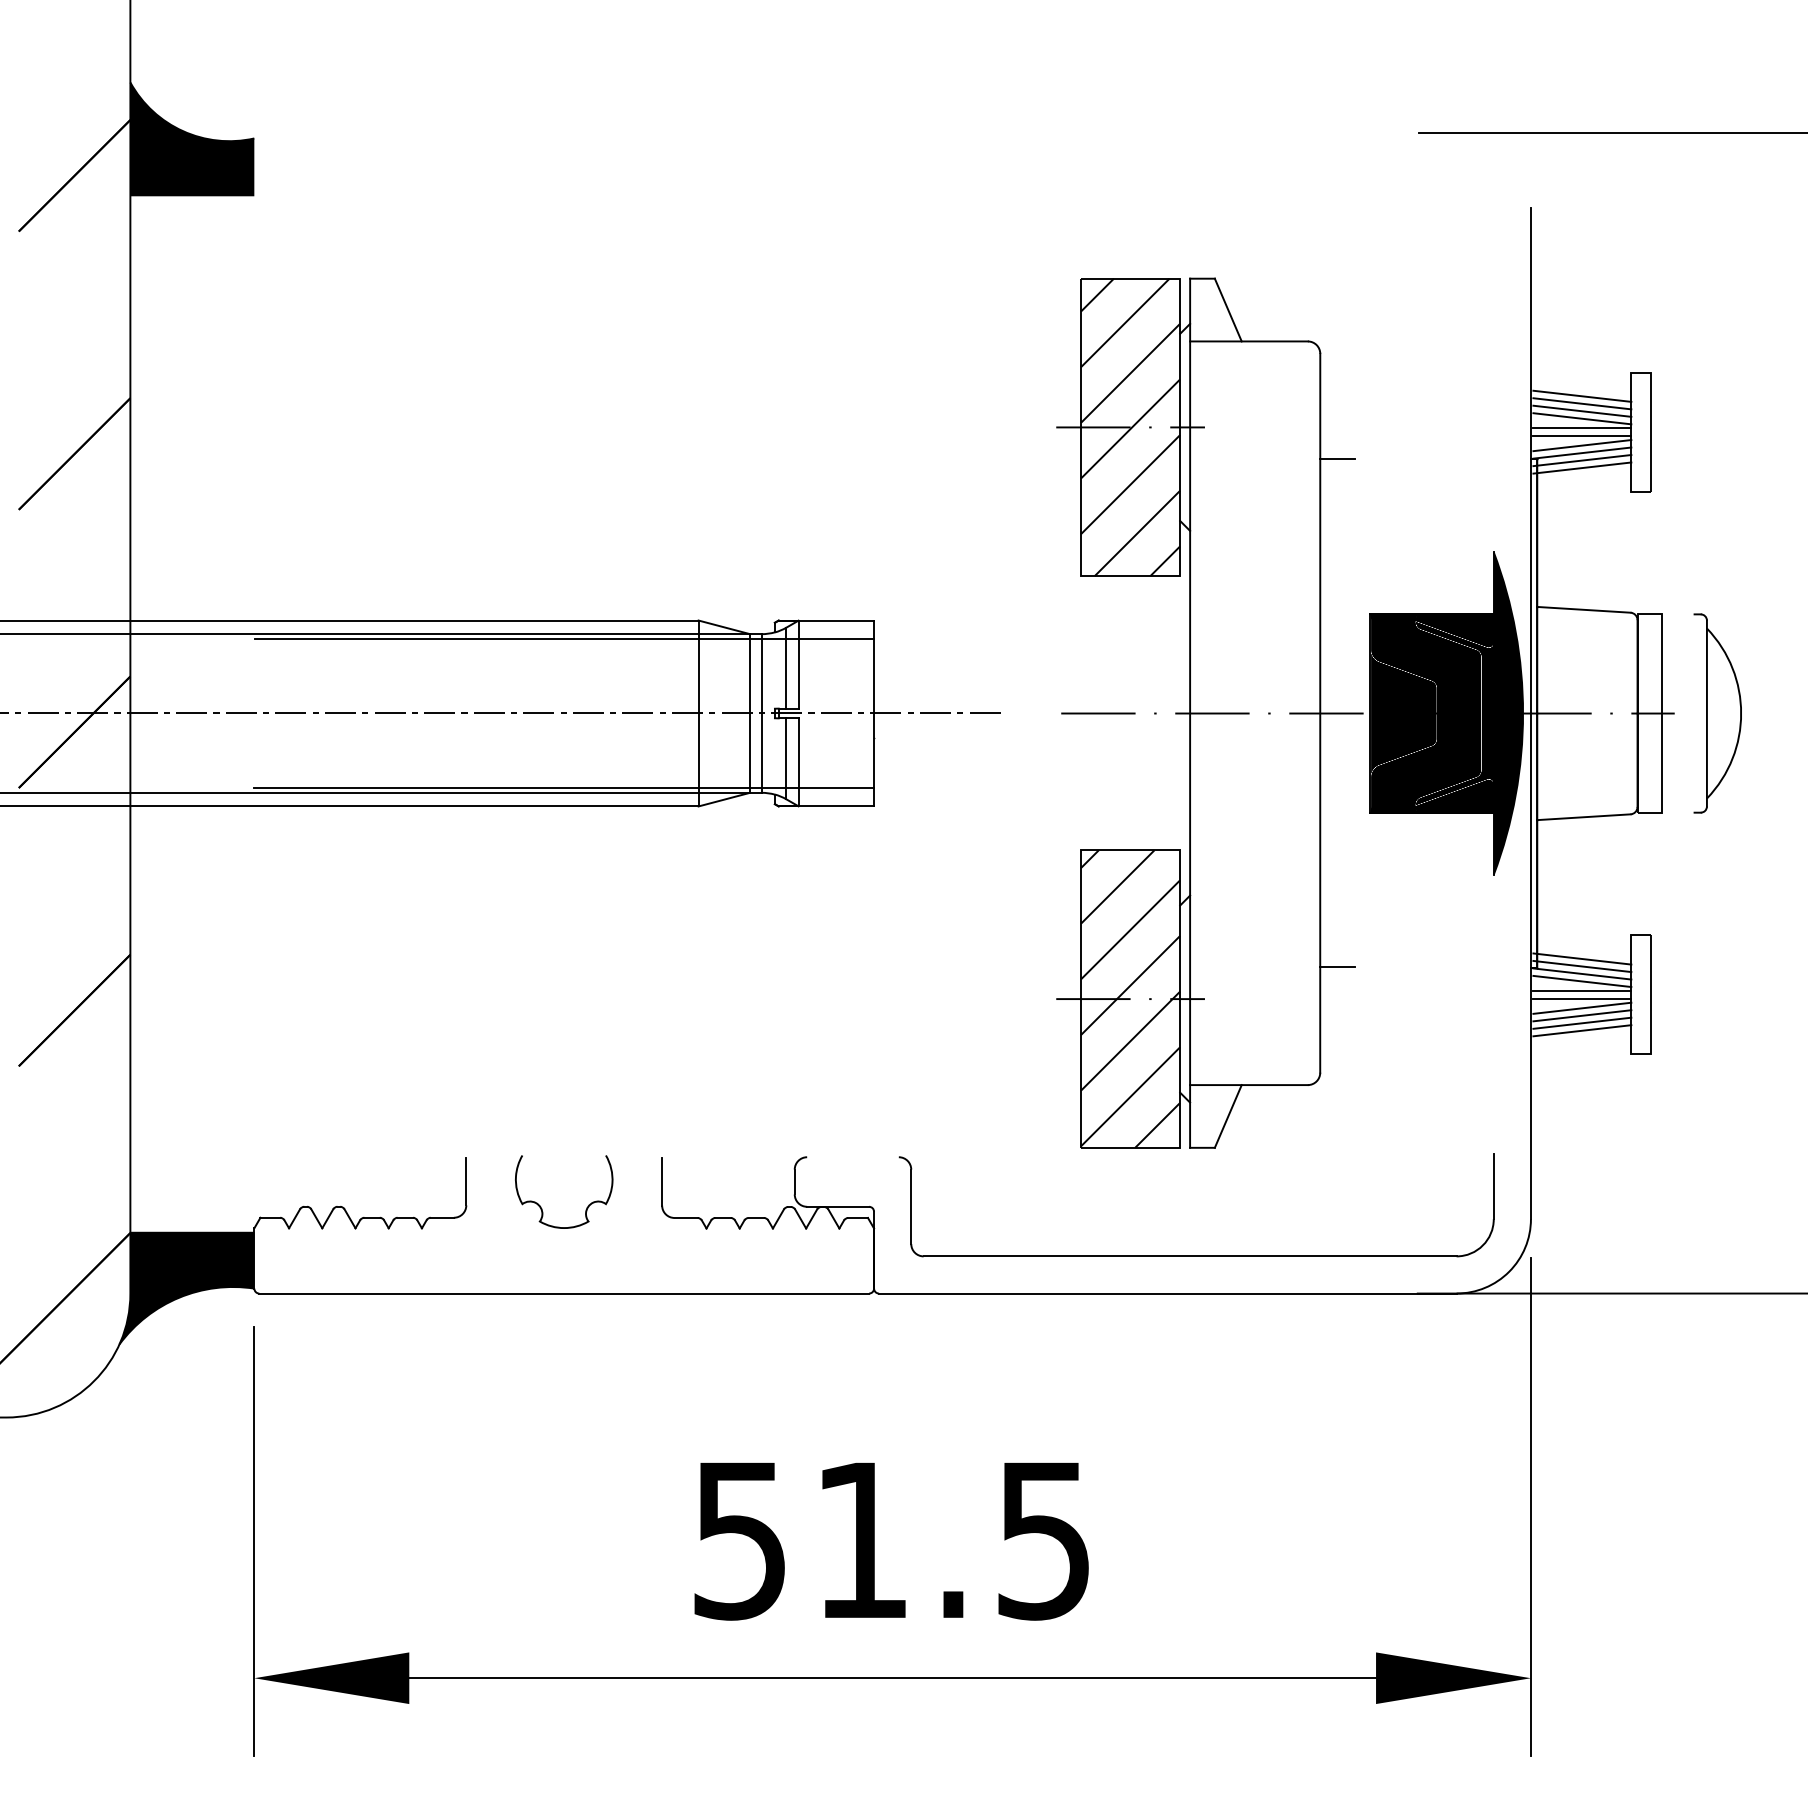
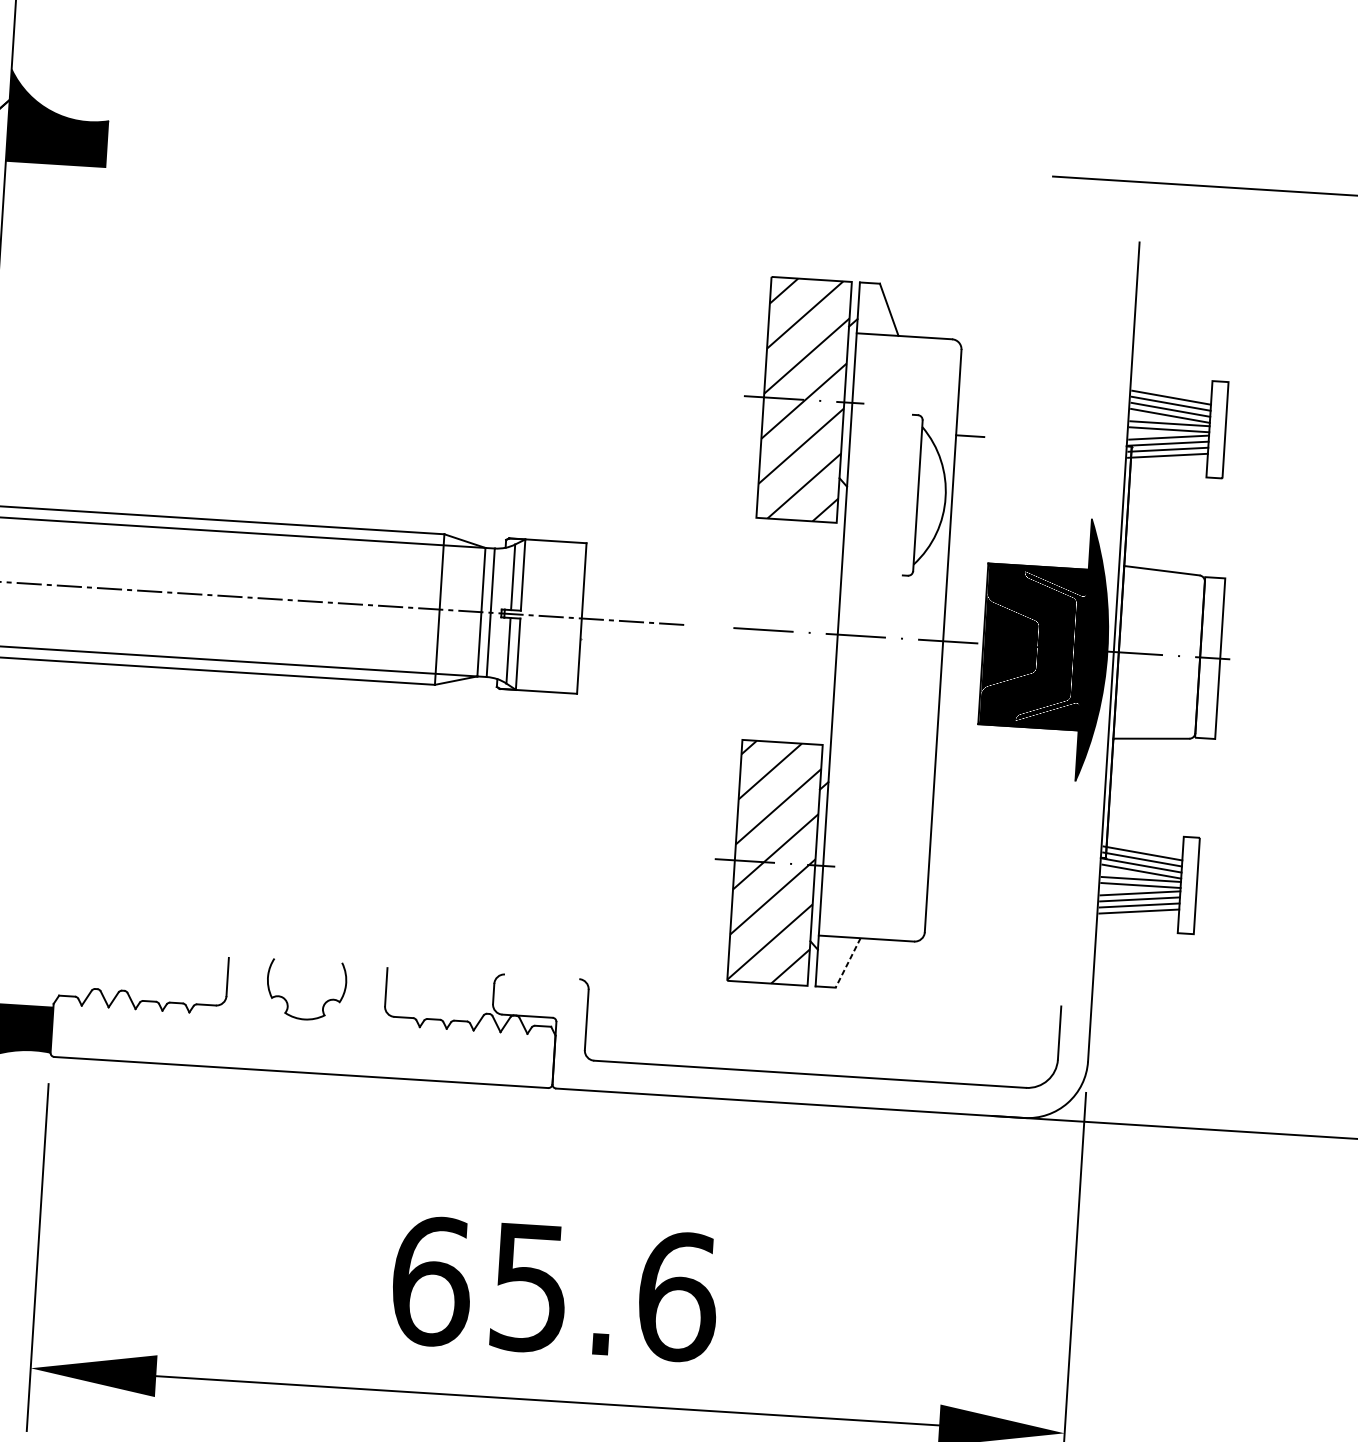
line: (563, 639) -> (334, 542), removed
part: (1717, 713) -> (926, 496), moved
line: (564, 787) -> (327, 662), removed
line: (1337, 967) -> (944, 847), removed
line: (1228, 1116) -> (848, 962), solid -> dashed
text: (893, 1540) -> (555, 1289), 51.5 -> 65.6

